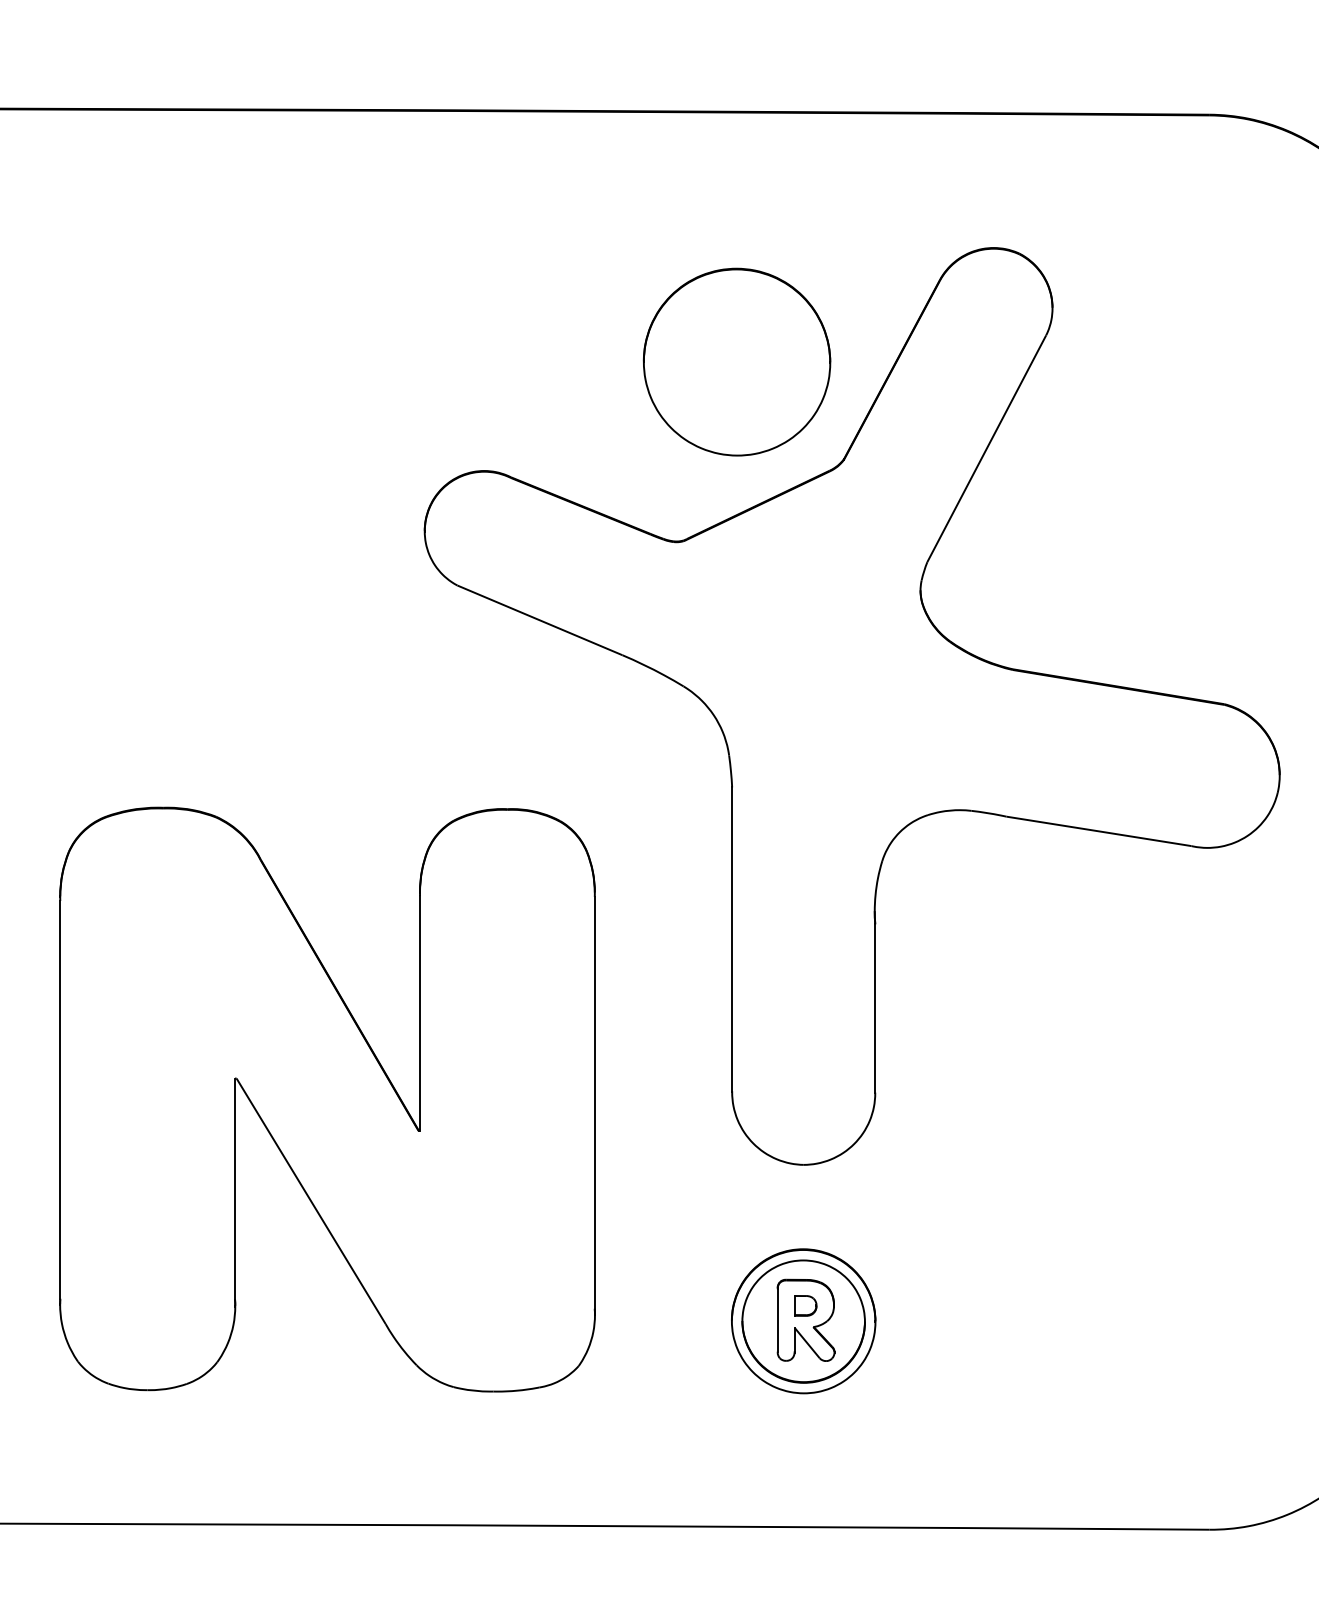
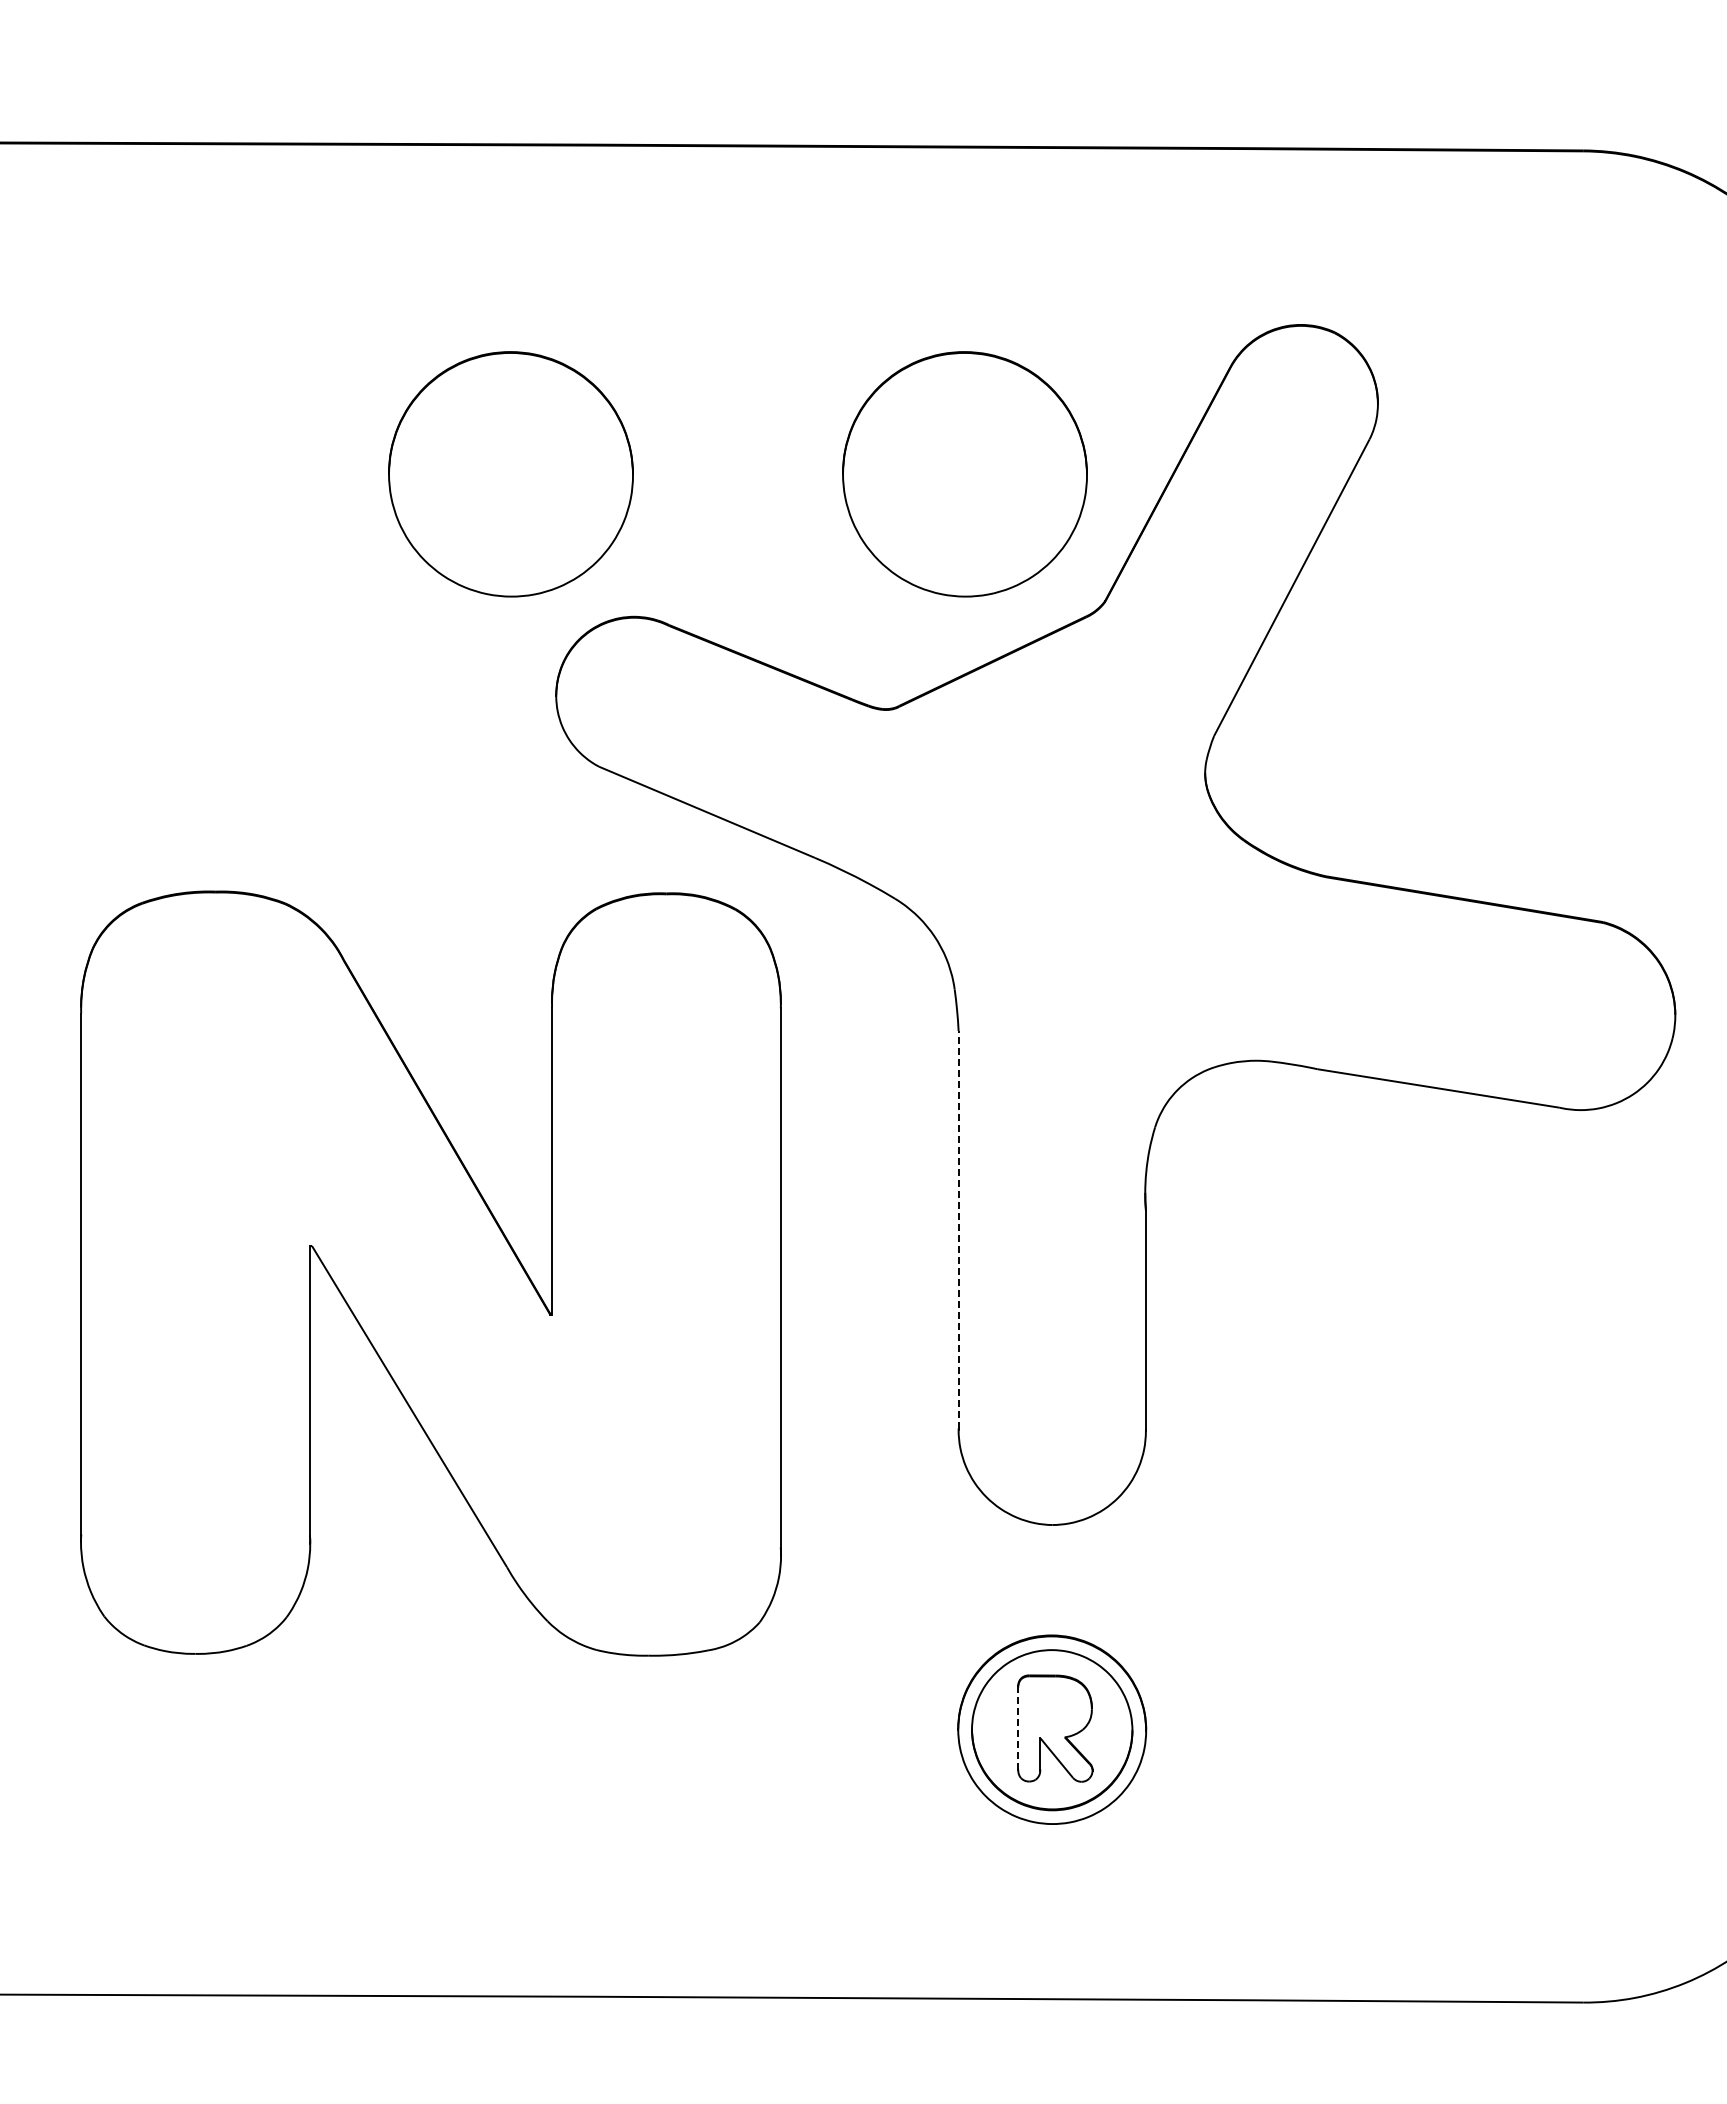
part: (389, 362) -> (510, 474), added
line: (732, 939) -> (958, 1229), solid -> dashed
part: (327, 1099) -> (430, 1273), moved
part: (805, 1305) -> (1054, 1709), removed
line: (777, 1320) -> (1018, 1728), solid -> dashed

